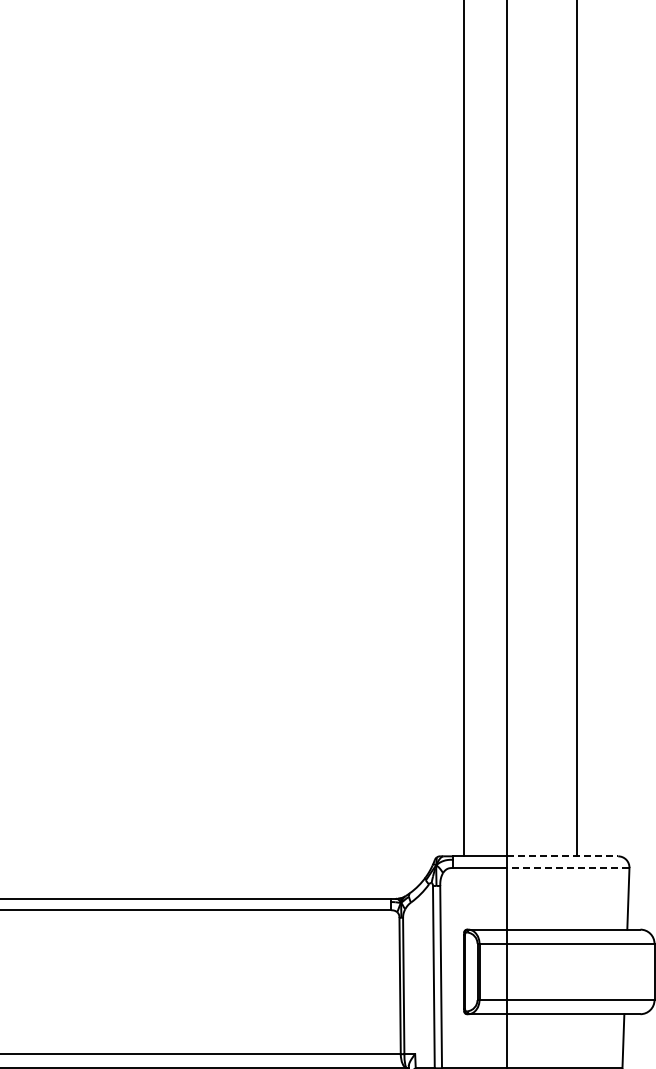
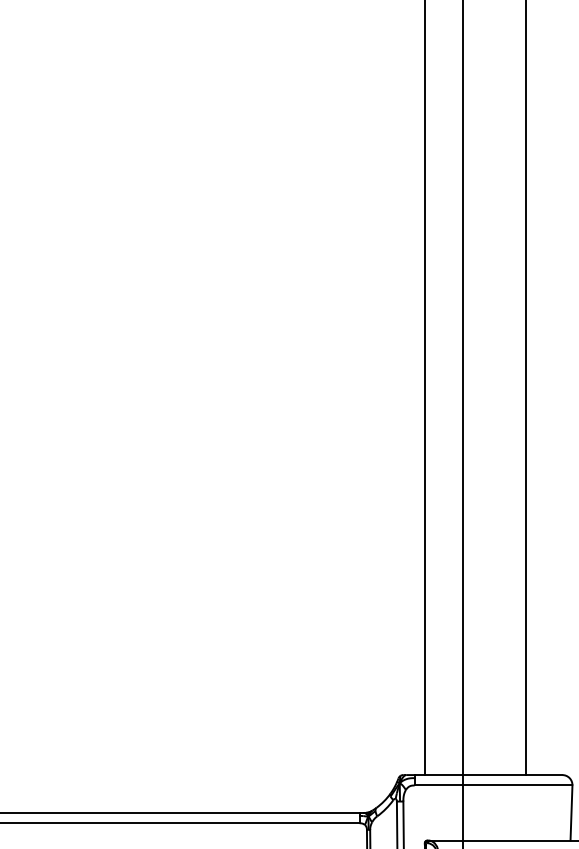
line: (562, 856) -> (512, 775), dashed -> solid
line: (567, 868) -> (517, 785), dashed -> solid

